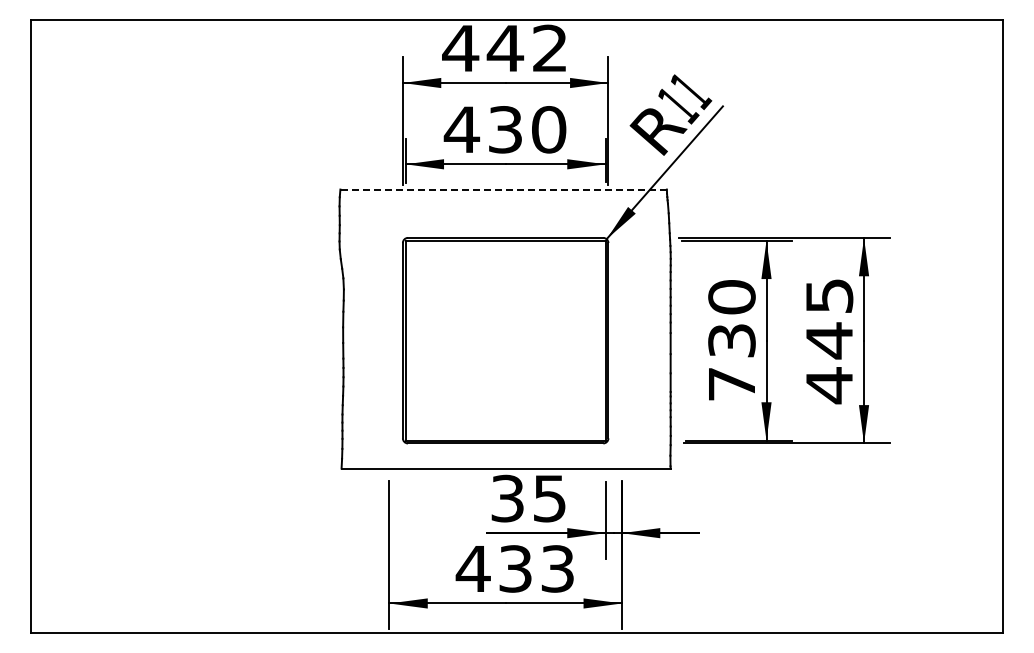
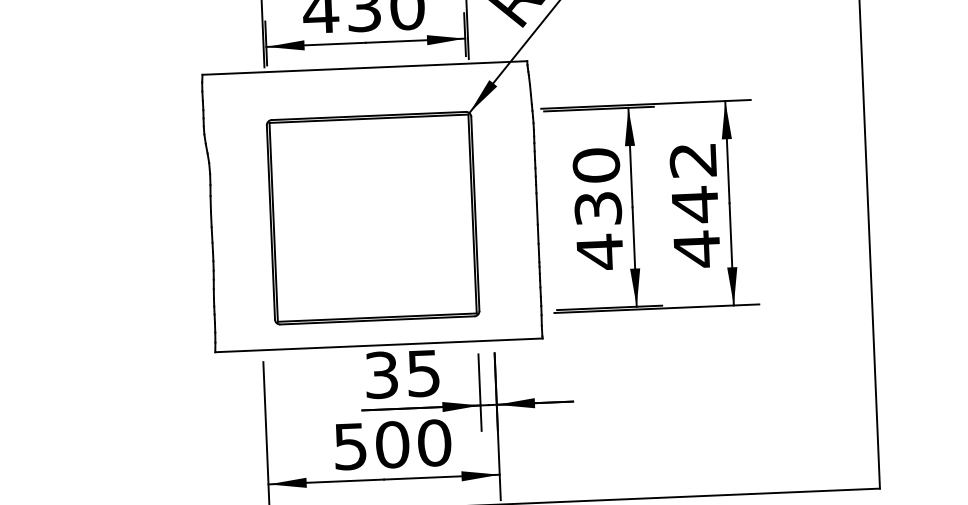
line: (503, 189) -> (364, 67), dashed -> solid
text: (829, 296) -> (693, 160), 445 -> 442
text: (731, 384) -> (599, 252), 730 -> 430
text: (514, 568) -> (391, 444), 433 -> 500

